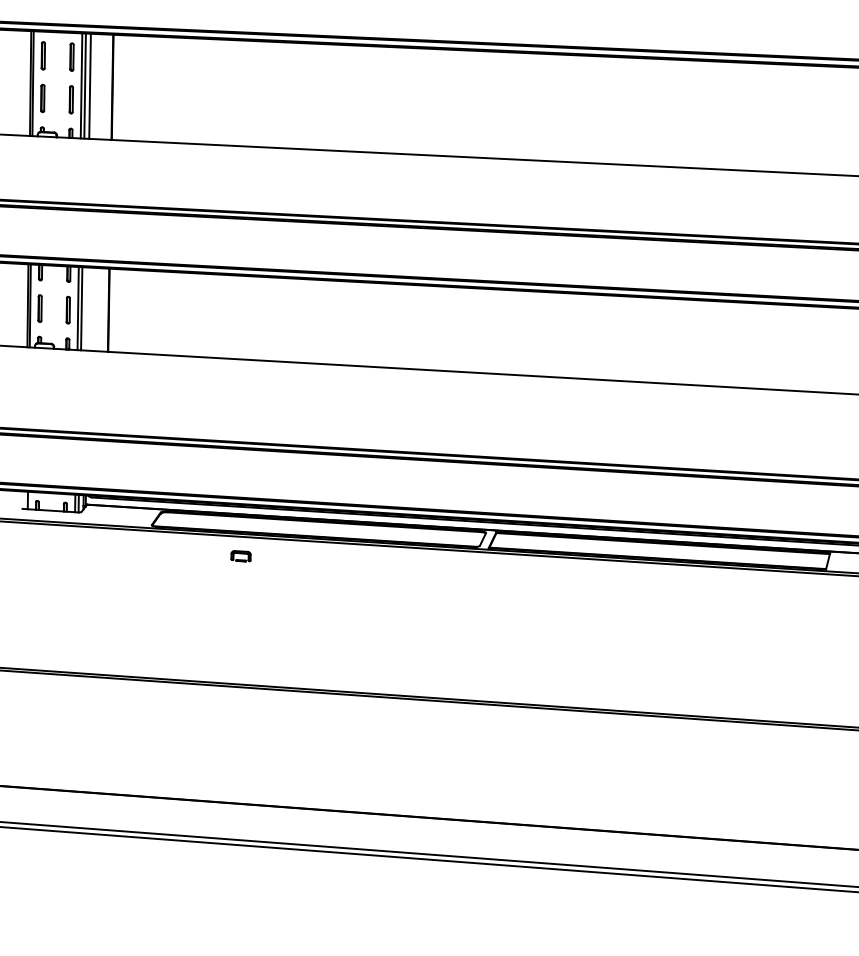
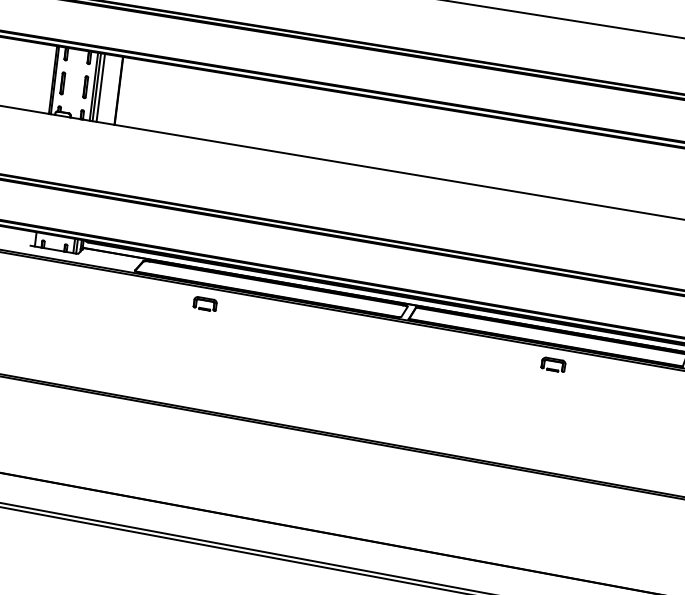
line: (86, 308) -> (100, 87), added
part: (240, 555) -> (204, 303), size x1.43
part: (669, 583) -> (553, 364), added

